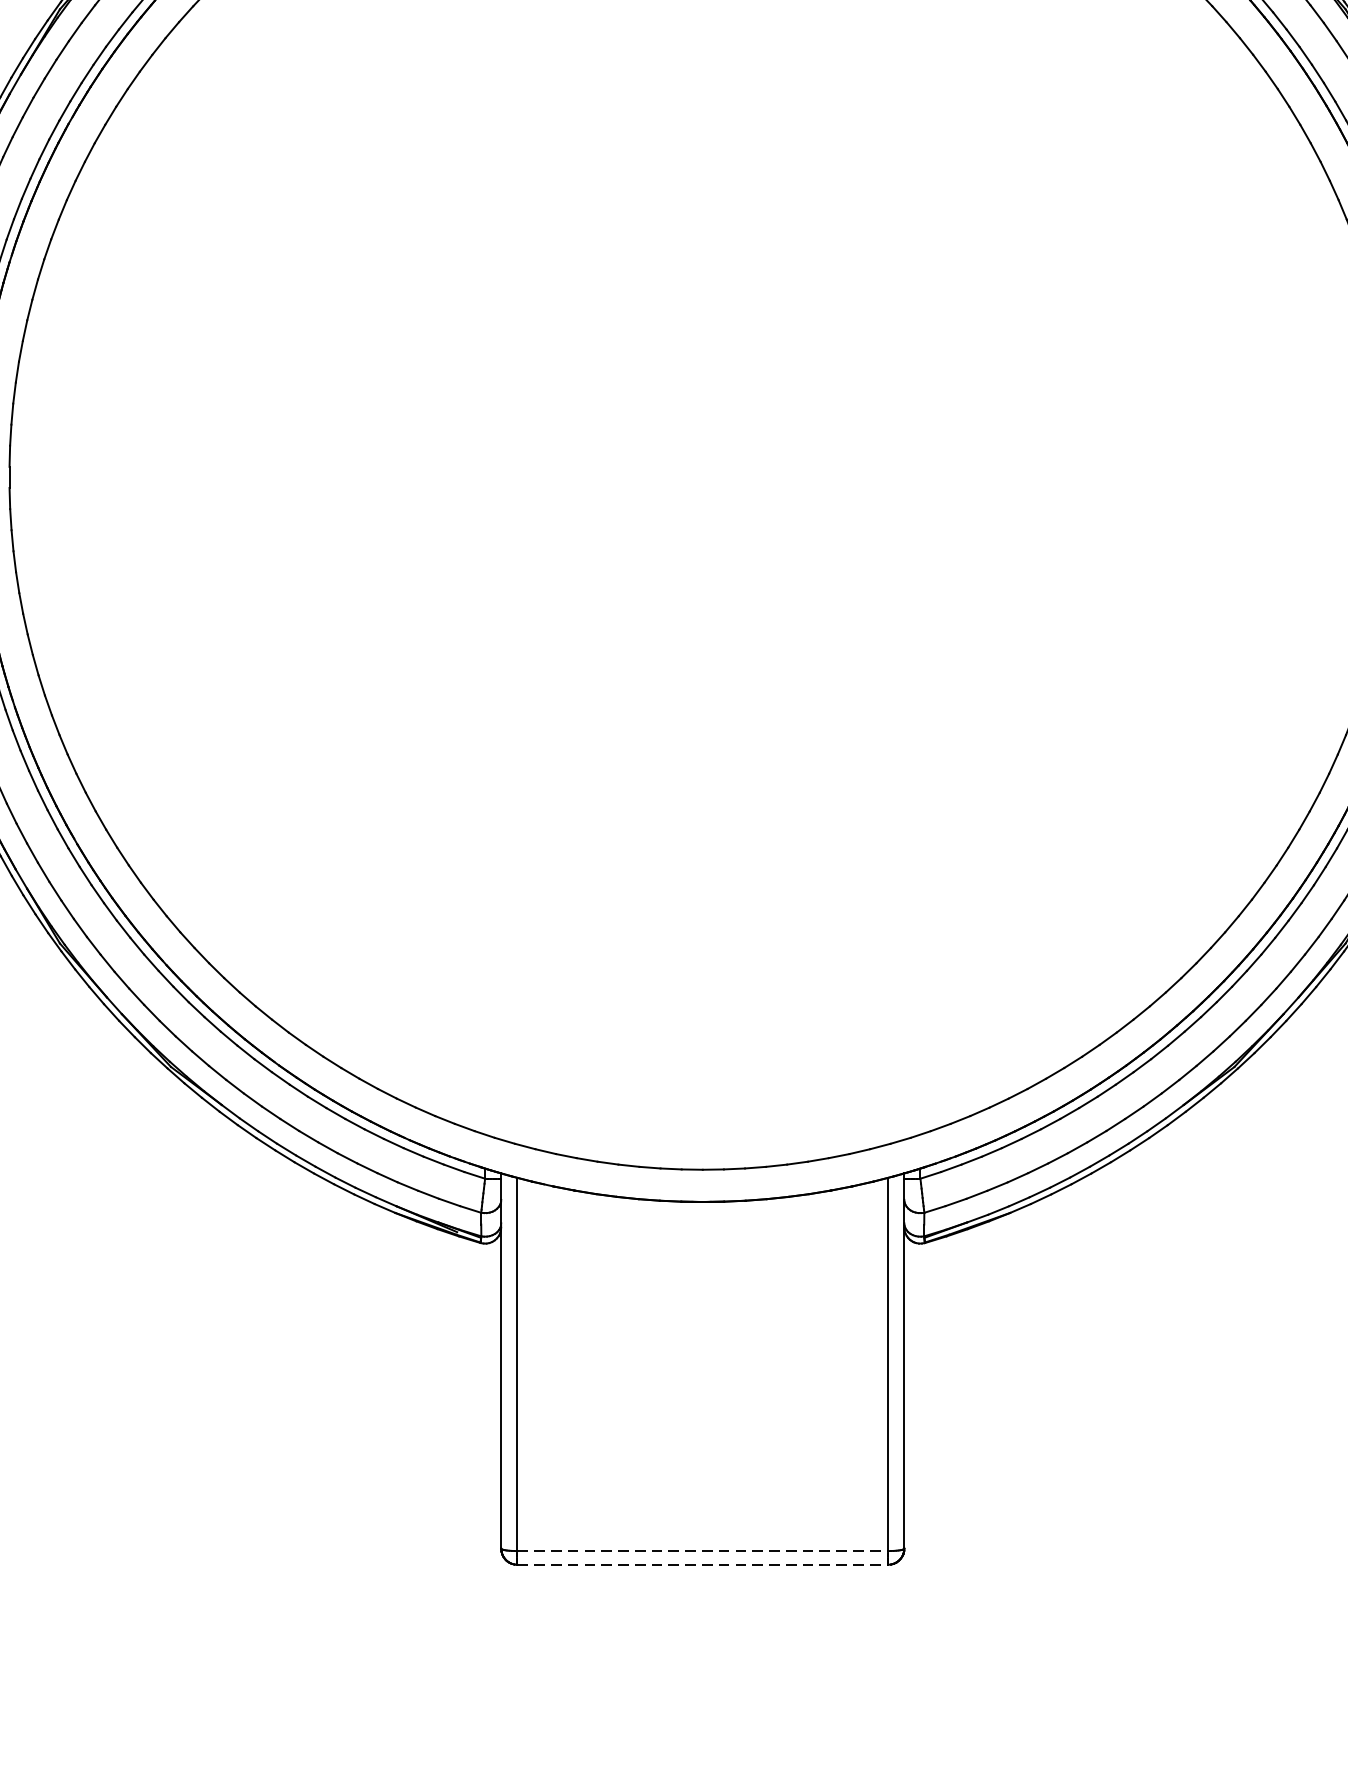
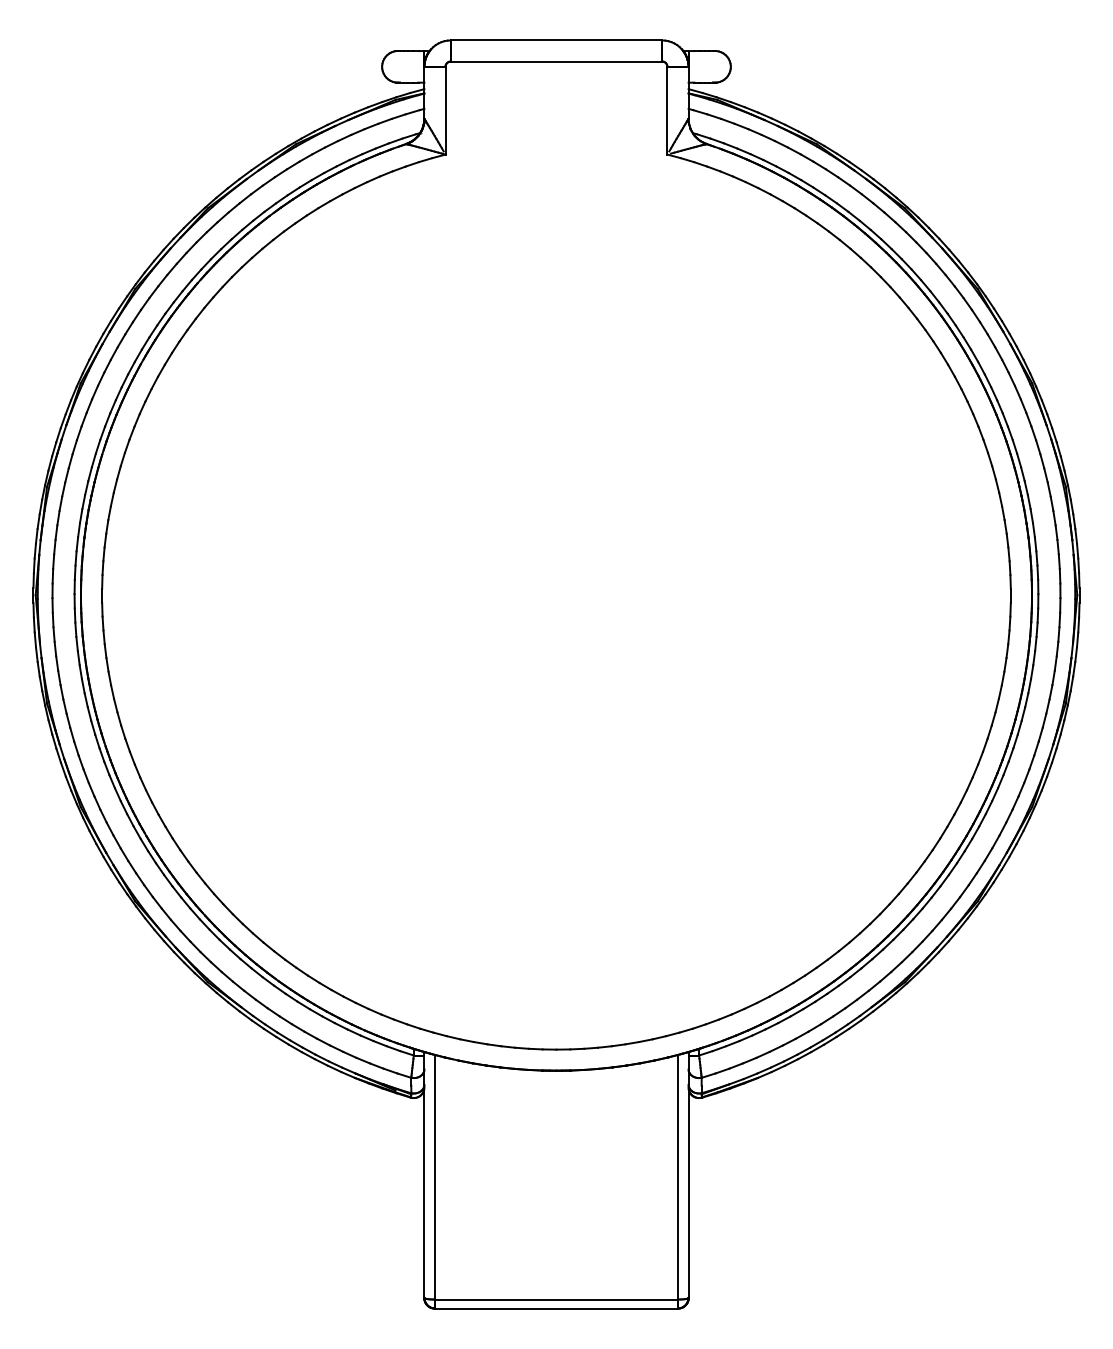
line: (702, 1551) -> (556, 1299), dashed -> solid
line: (702, 1564) -> (556, 1308), dashed -> solid

